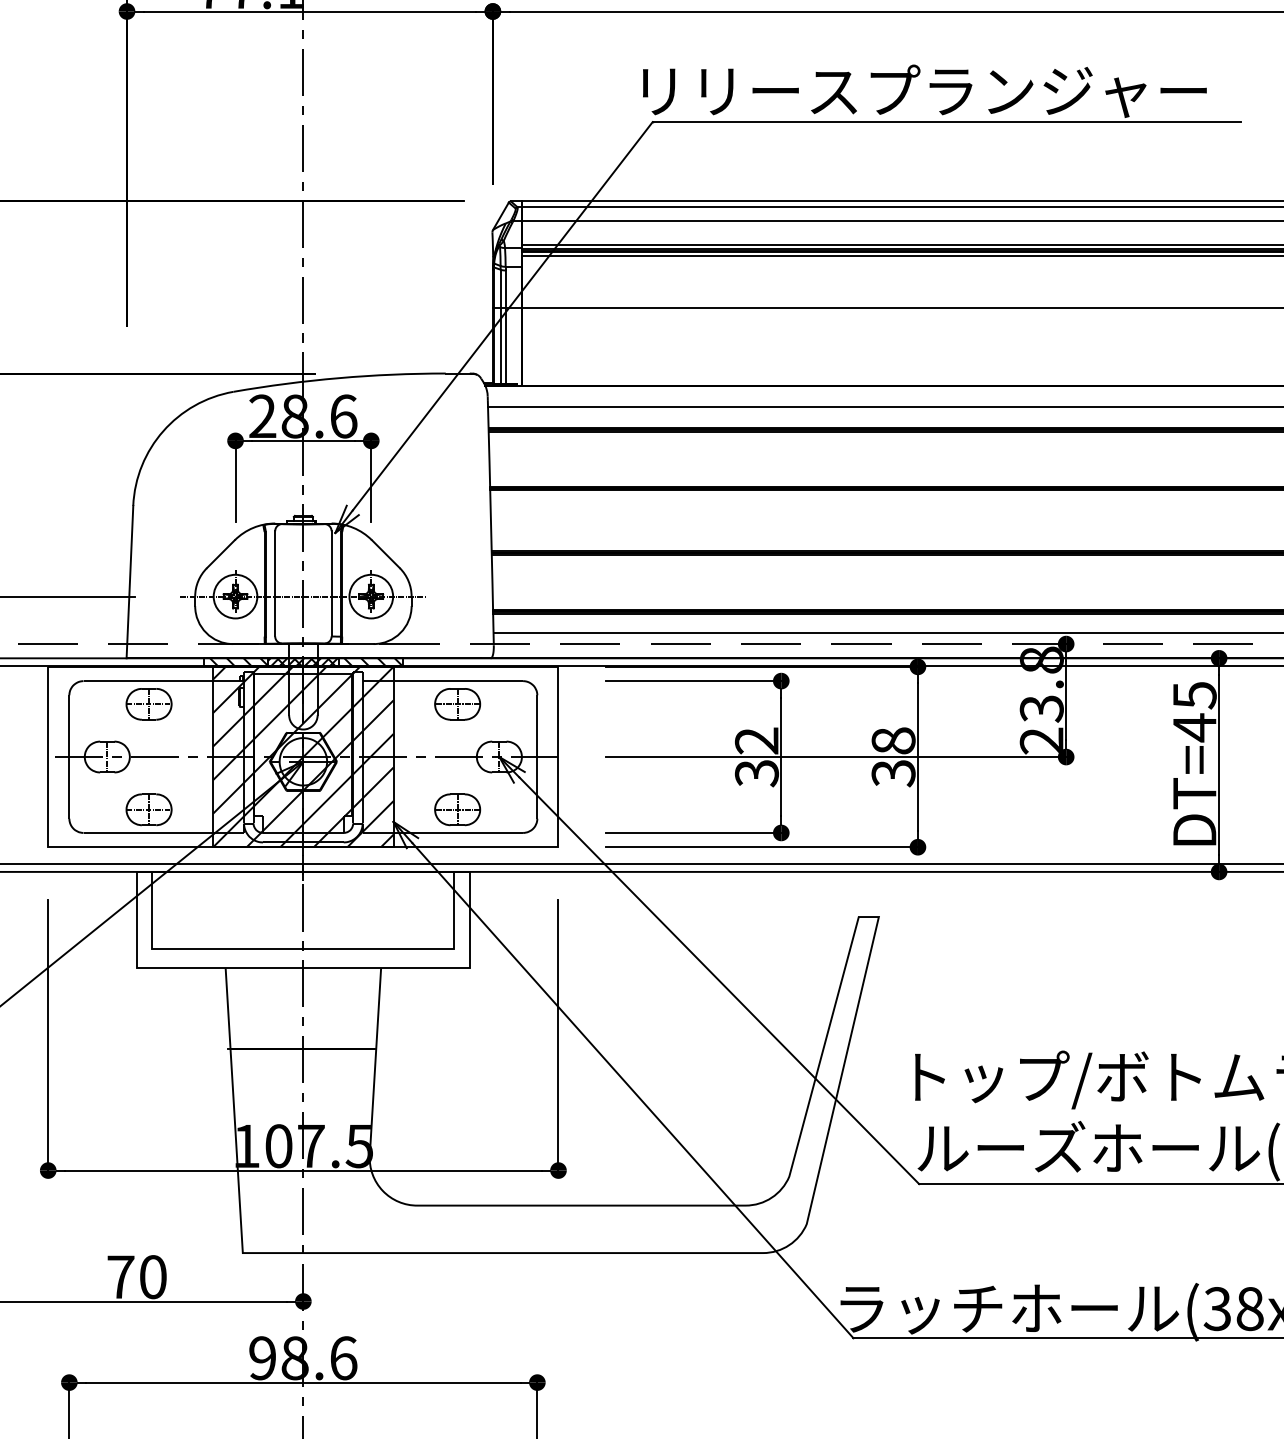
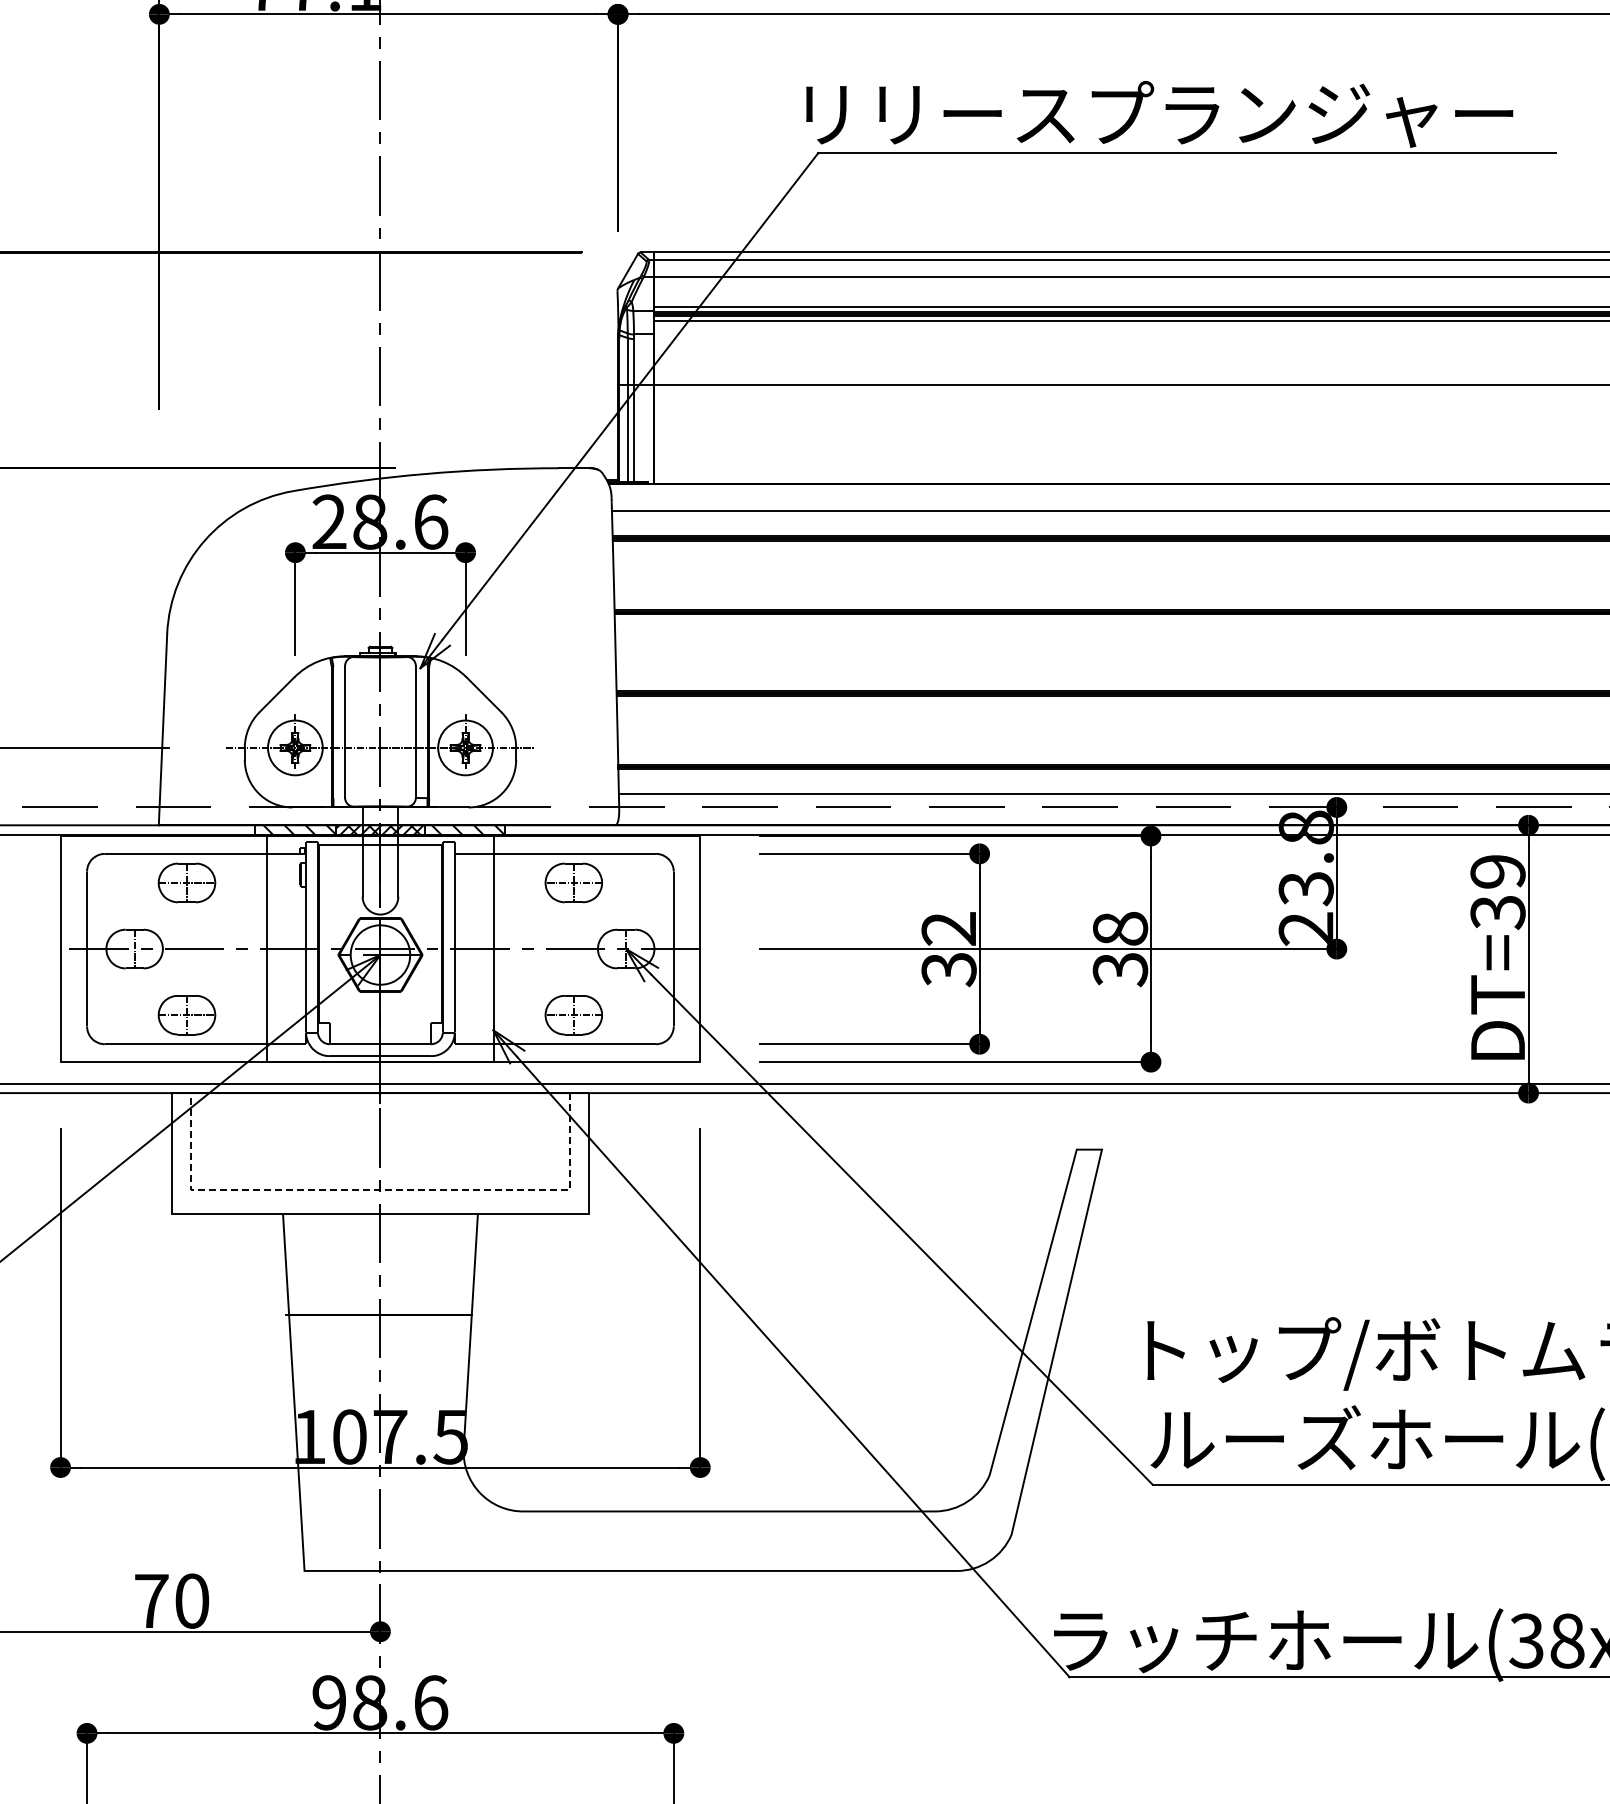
text: (1194, 711) -> (1497, 892), DT=45 -> DT=39
hatch: (303, 757) -> (380, 949), removed
line: (302, 949) -> (379, 1190), solid -> dashed

